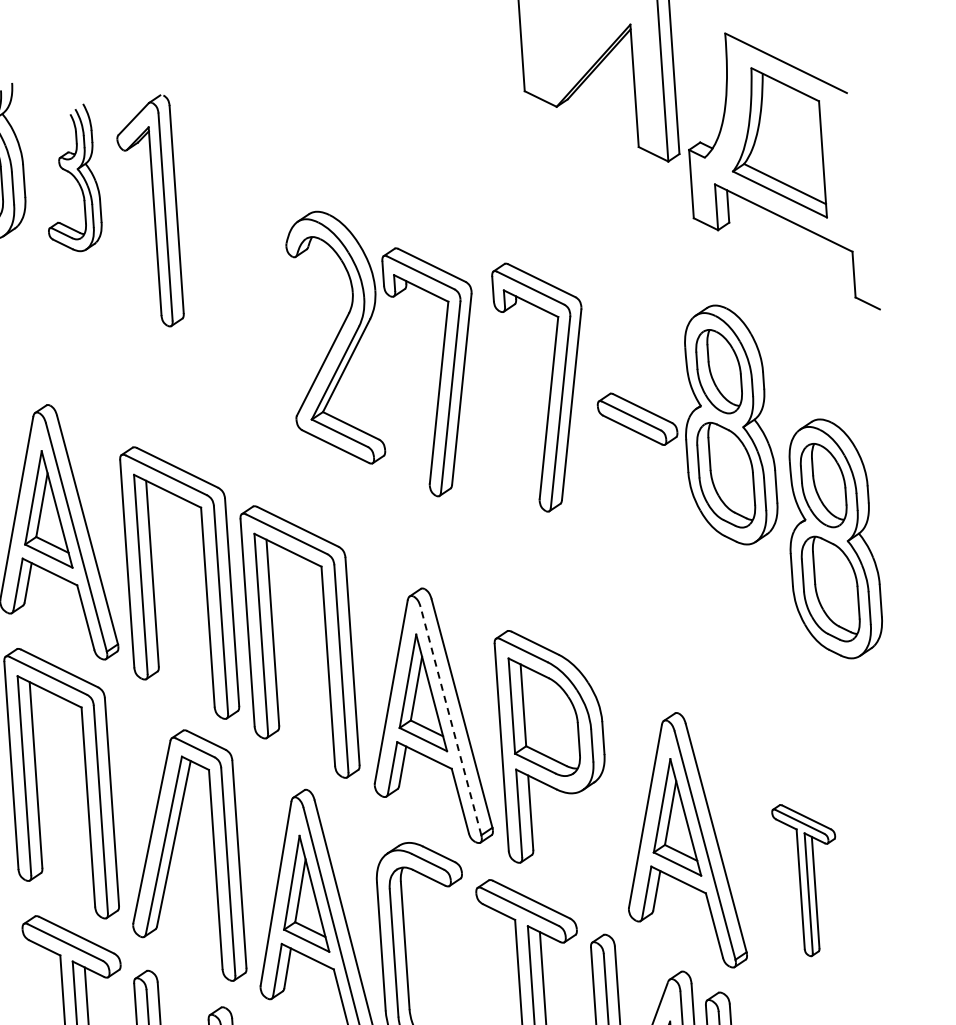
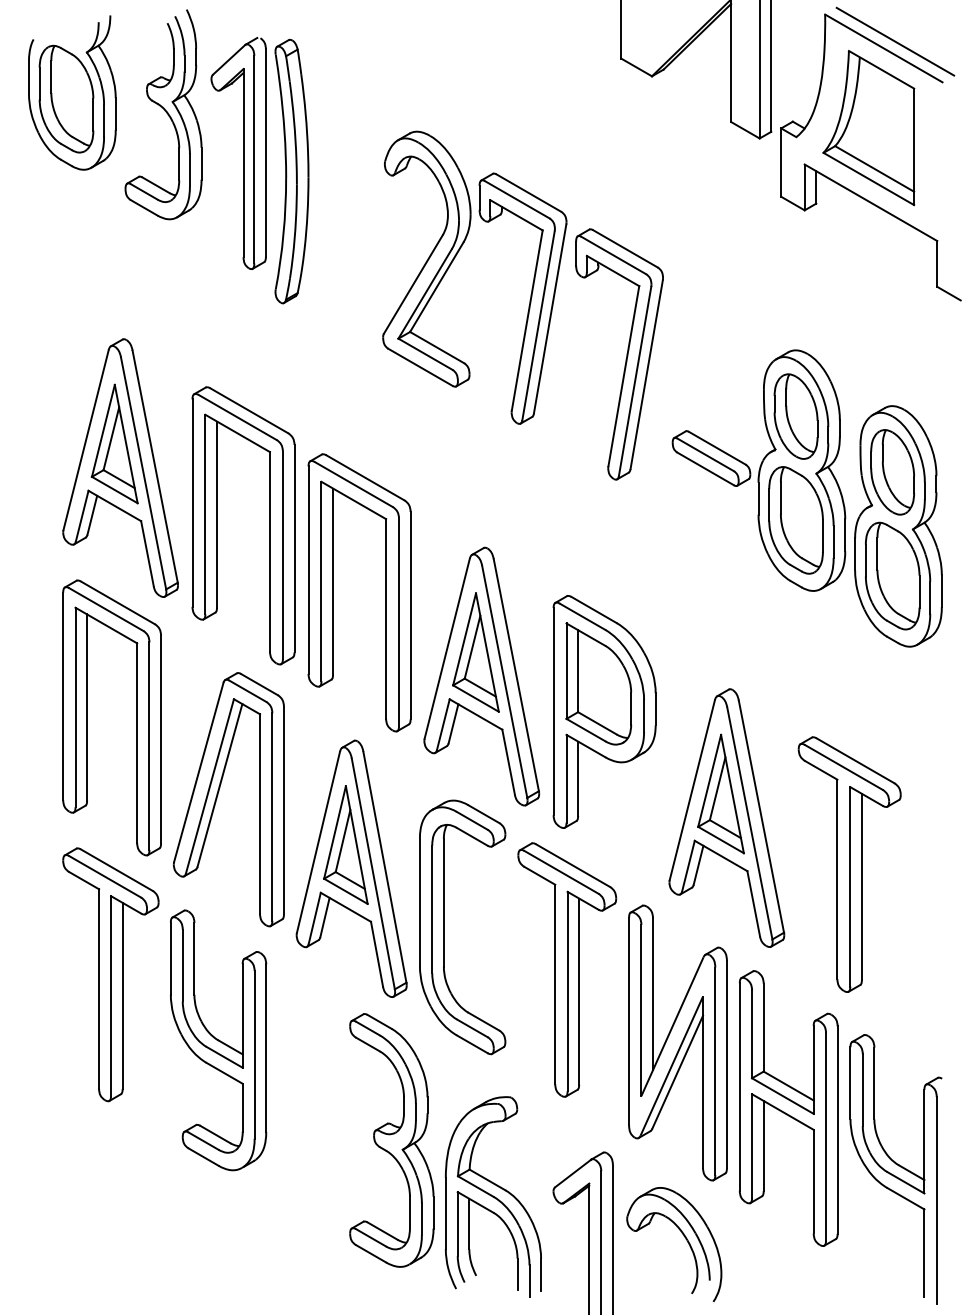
line: (797, 55) -> (895, 41), added
part: (71, 178) -> (163, 114), size x1.43
part: (203, 226) -> (291, 171), added
part: (360, 340) -> (452, 263), moved
part: (685, 427) -> (758, 470), moved
line: (450, 720) -> (504, 681), dashed -> solid
part: (807, 879) -> (849, 864), size x1.67

